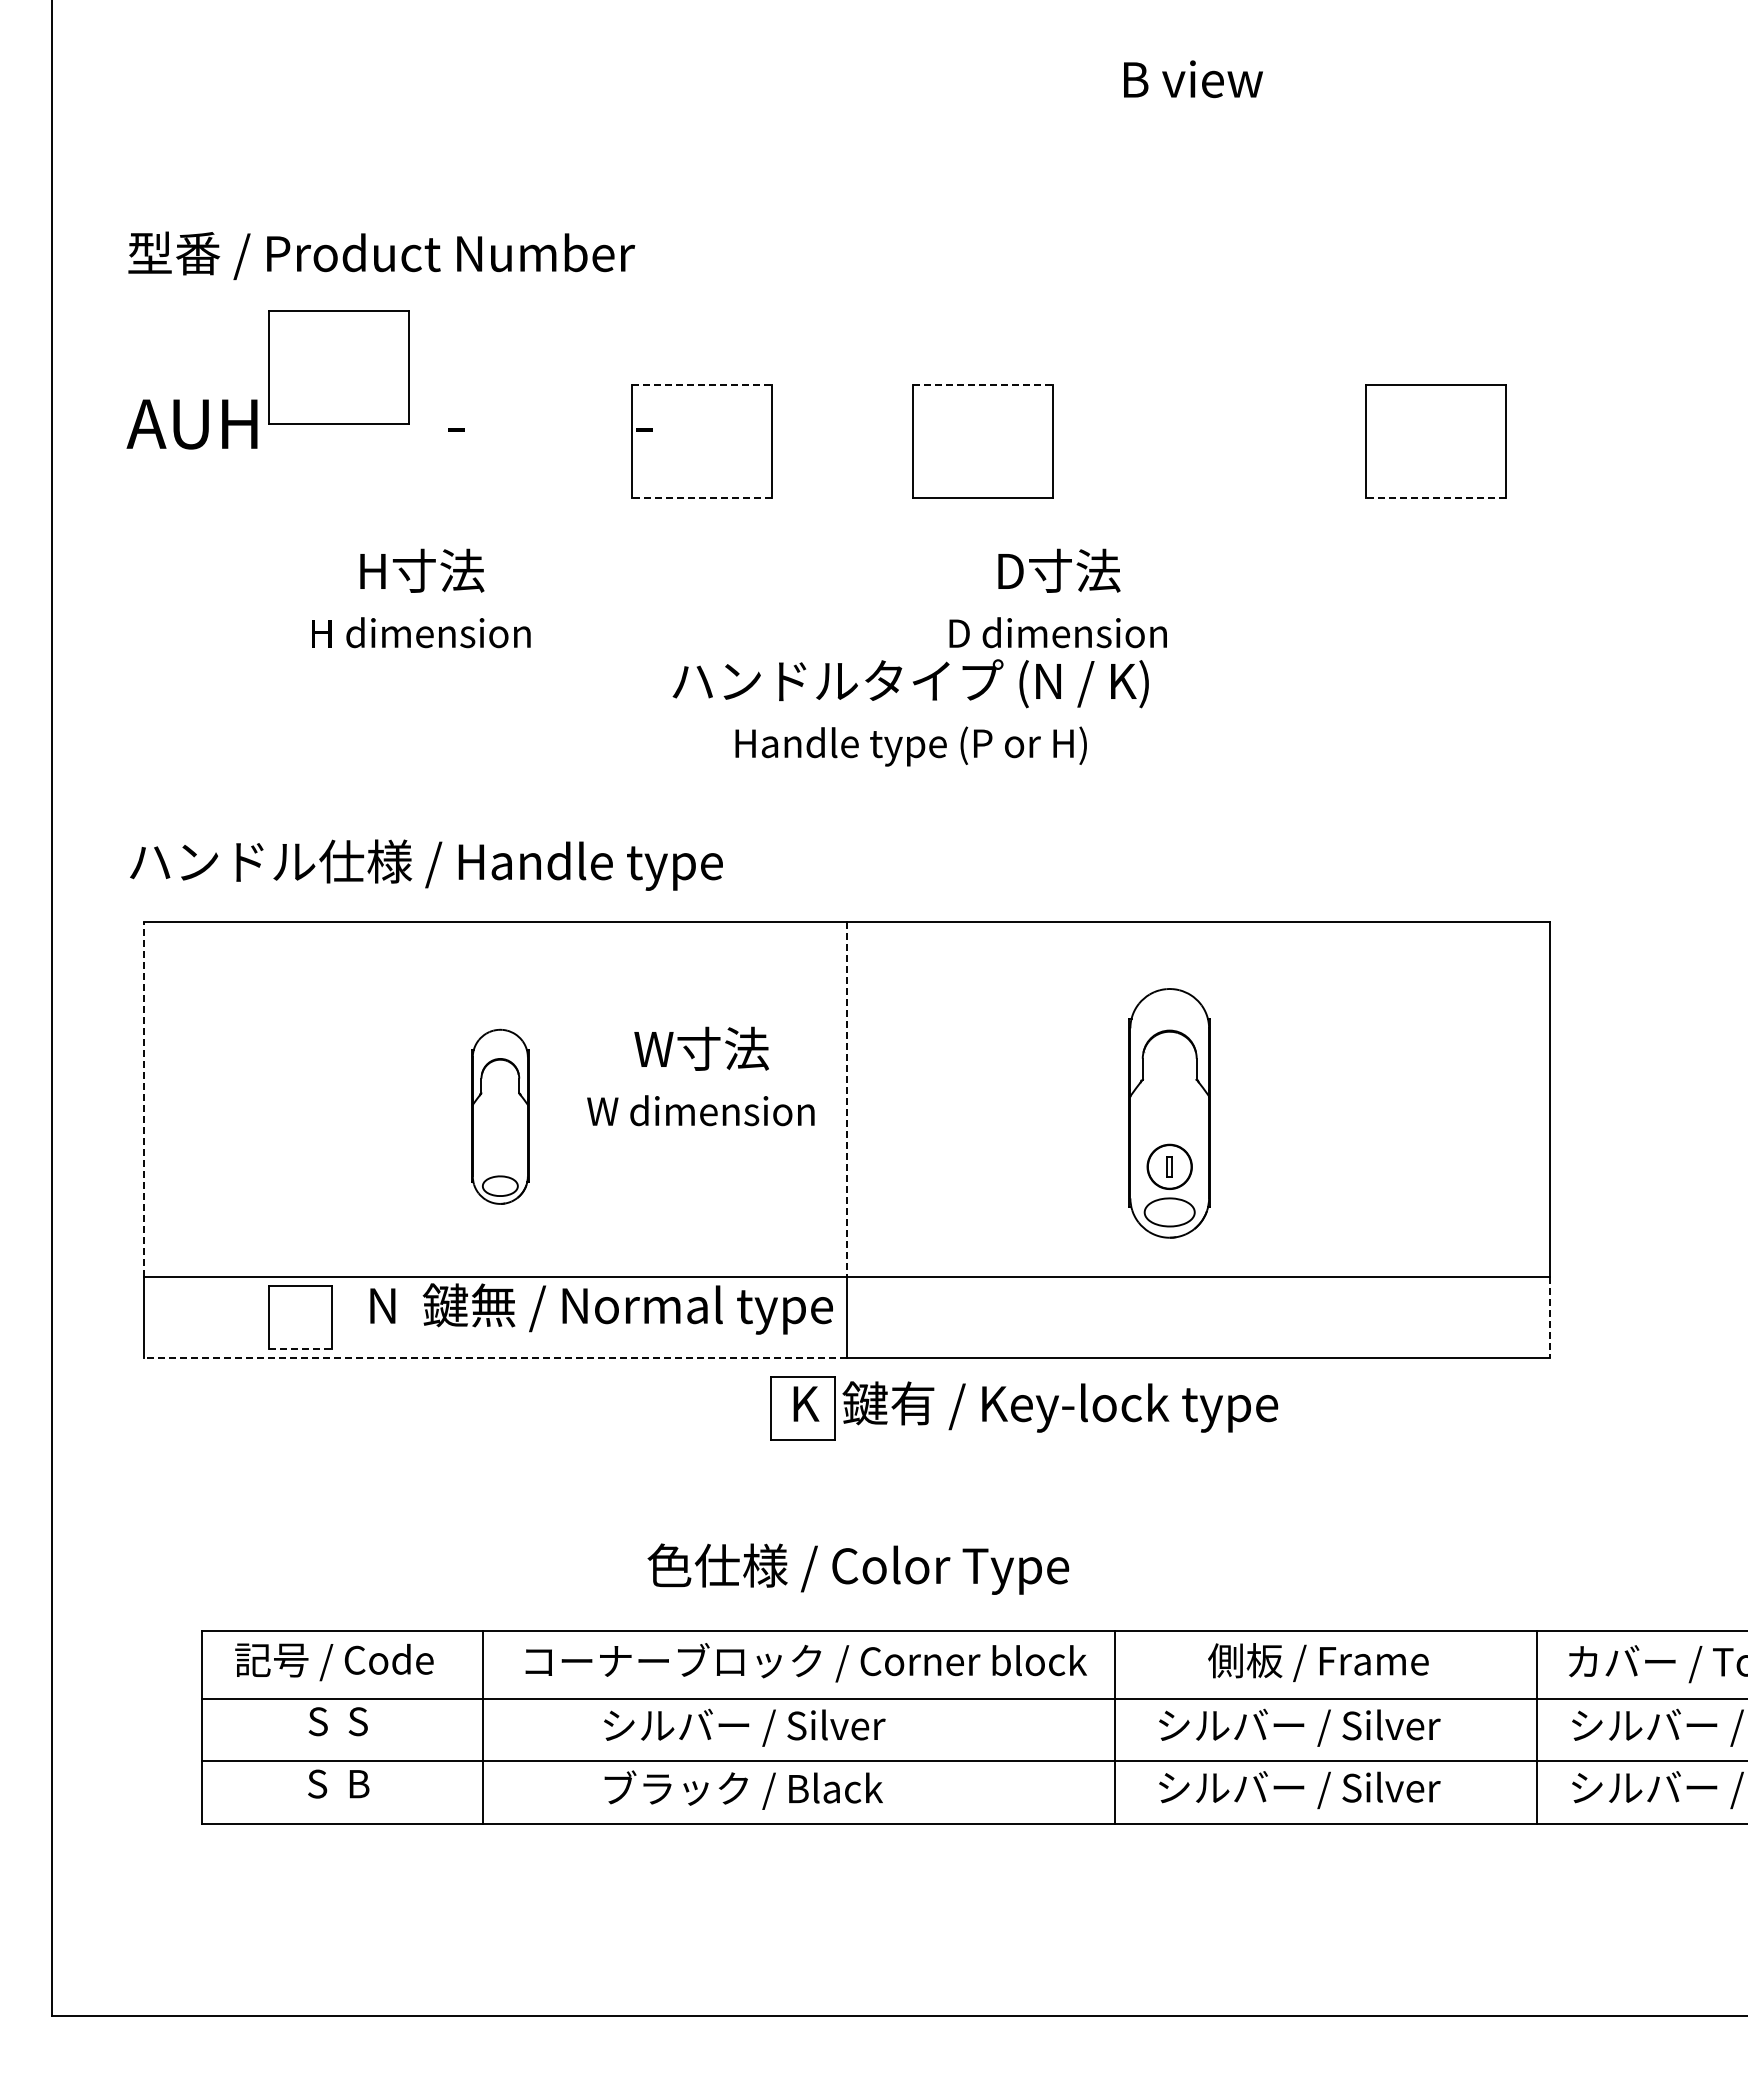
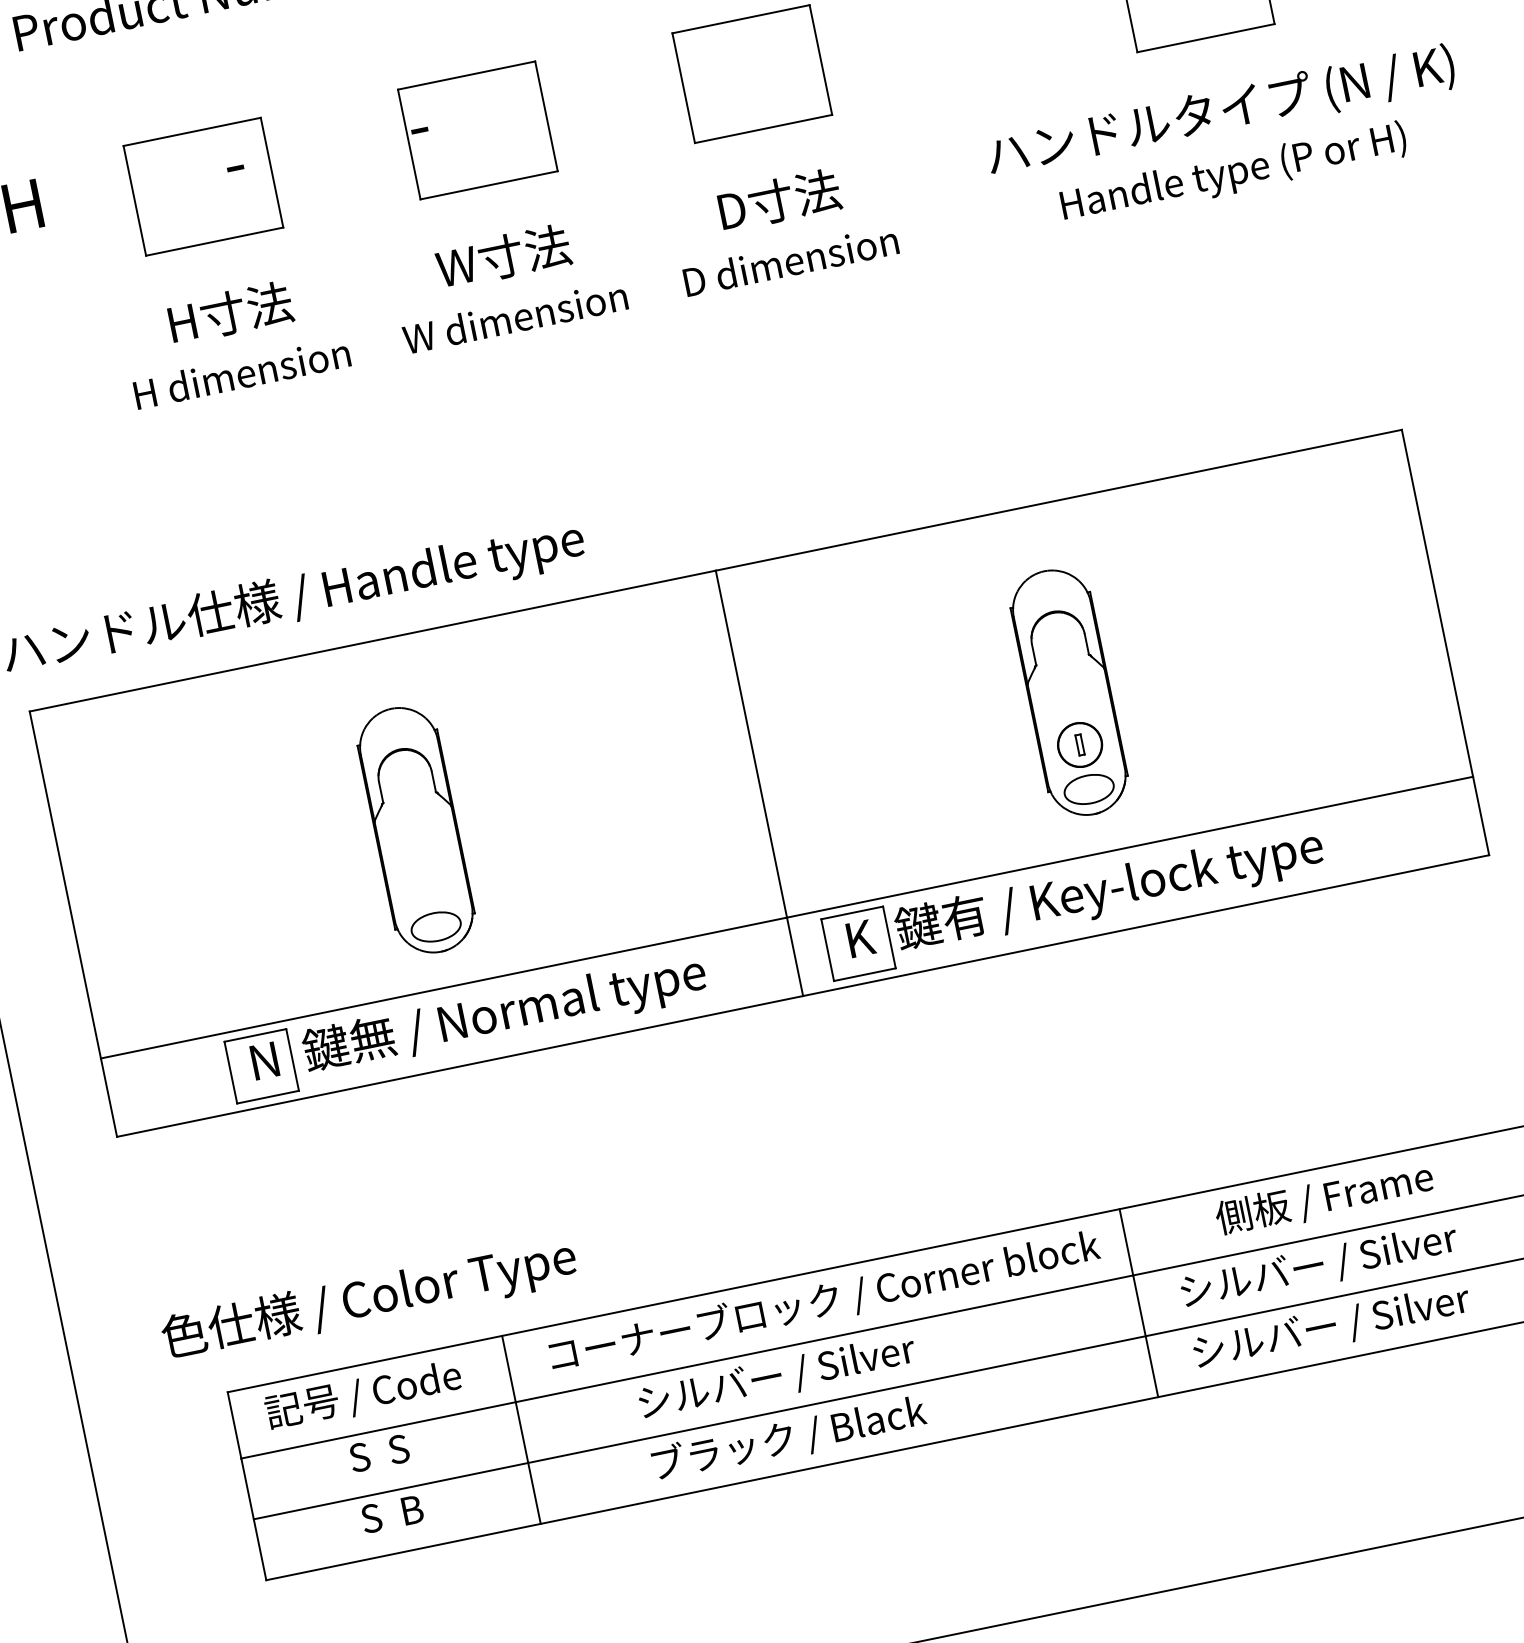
part: (338, 367) -> (203, 186), moved
line: (702, 385) -> (467, 75), dashed -> solid
line: (983, 385) -> (741, 19), dashed -> solid
line: (701, 497) -> (488, 185), dashed -> solid
line: (1435, 497) -> (1205, 38), dashed -> solid
text: (1057, 598) -> (783, 227), moved
text: (910, 712) -> (1226, 140), moved
text: (700, 1076) -> (507, 284), moved
line: (144, 1099) -> (65, 884), dashed -> solid
line: (846, 1099) -> (750, 743), dashed -> solid
part: (500, 1116) -> (416, 829), size x1.43
text: (601, 1308) -> (478, 1019), moved
line: (1549, 1318) -> (1481, 816), dashed -> solid
line: (300, 1349) -> (267, 1097), dashed -> solid
line: (495, 1357) -> (459, 1066), dashed -> solid
part: (1024, 1408) -> (1074, 899), moved
text: (858, 1568) -> (369, 1299), moved

